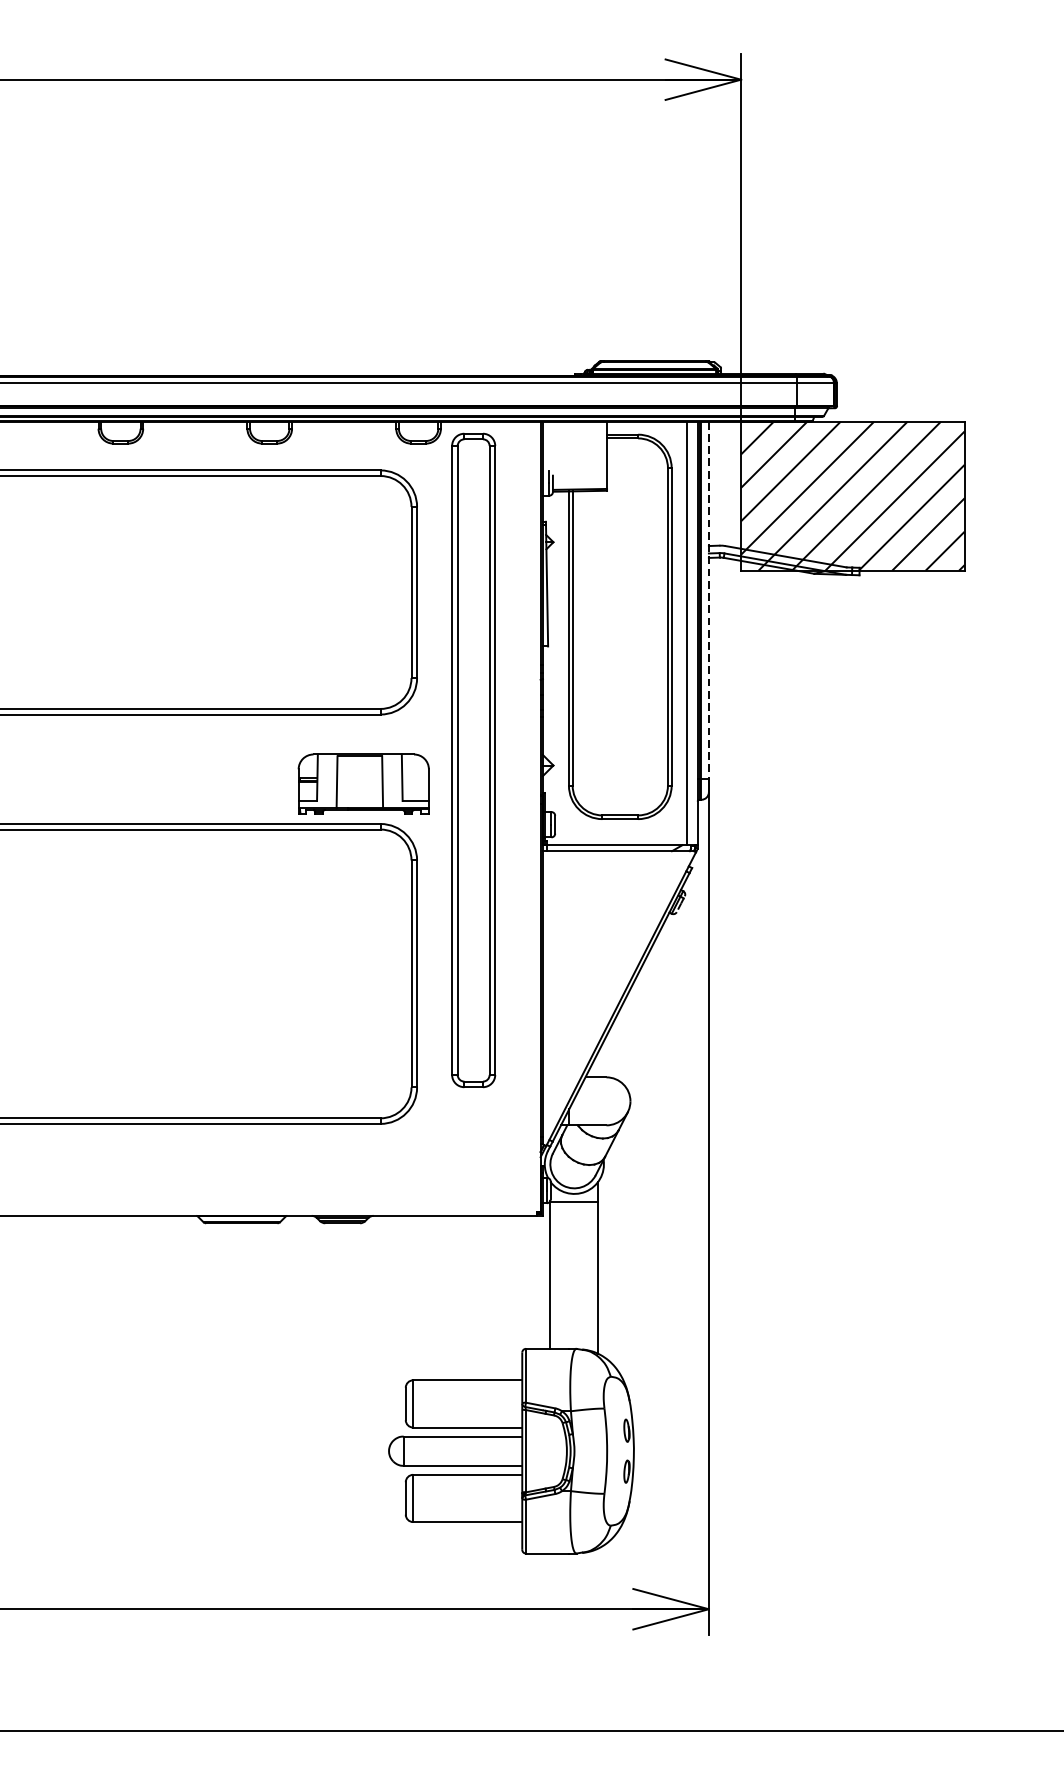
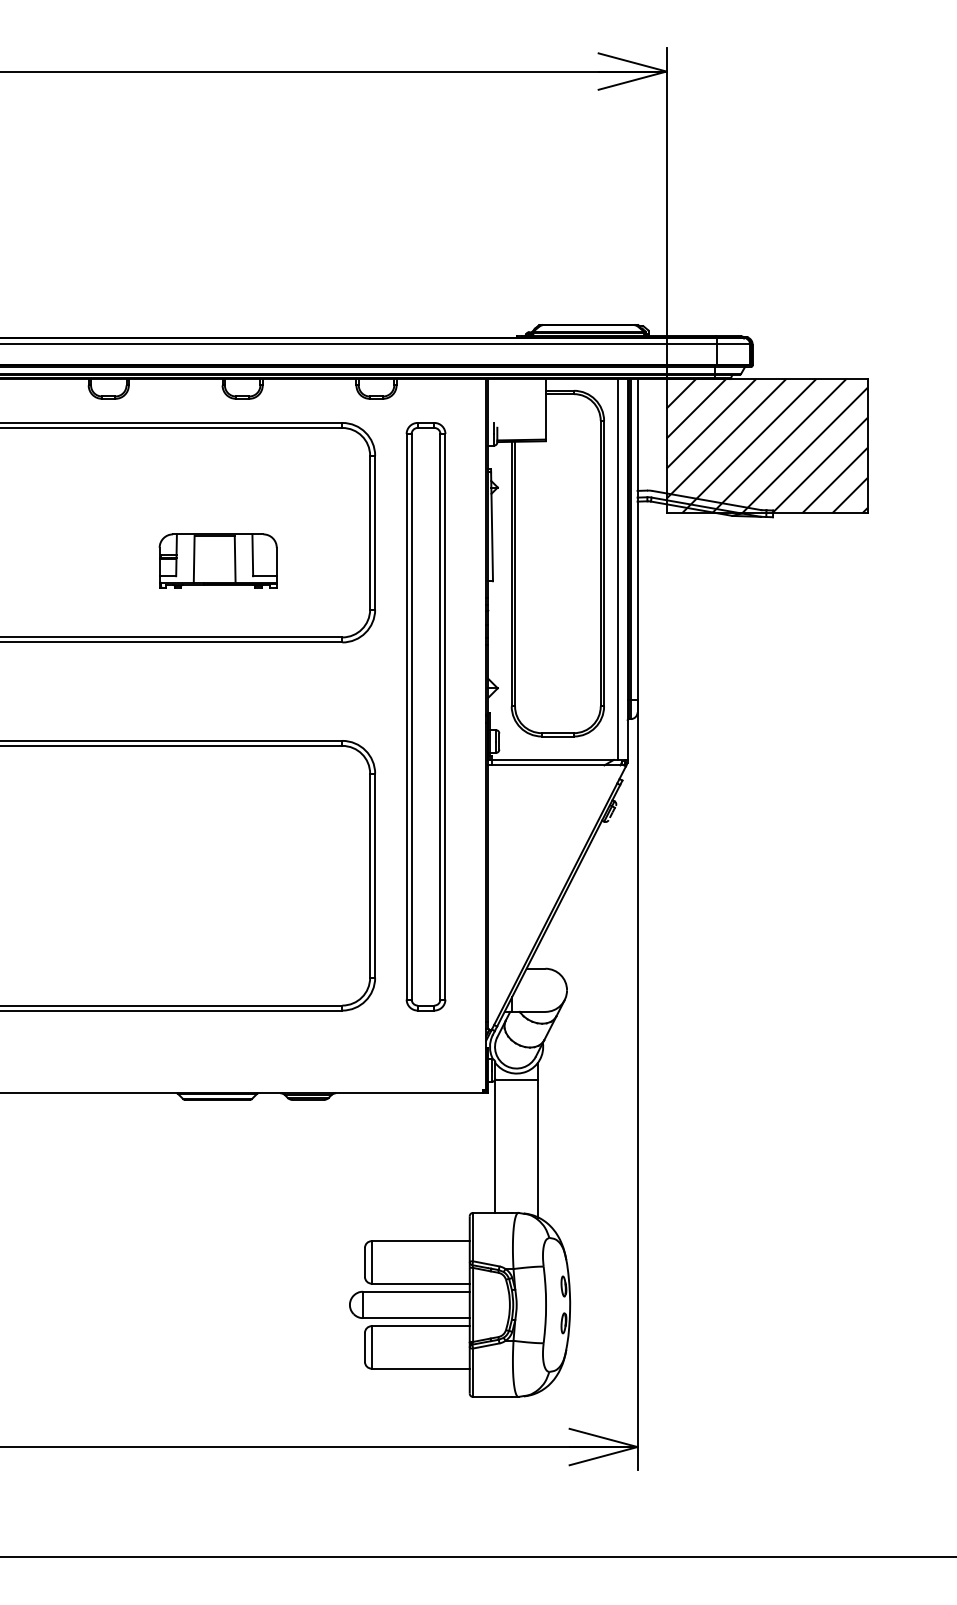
line: (708, 600) -> (637, 539), dashed -> solid
part: (473, 760) -> (425, 716), moved
part: (362, 783) -> (217, 560), moved

